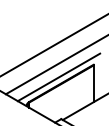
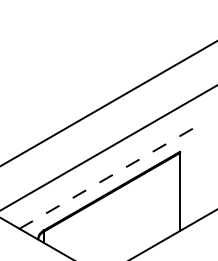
line: (58, 77) -> (105, 178), solid -> dashed

